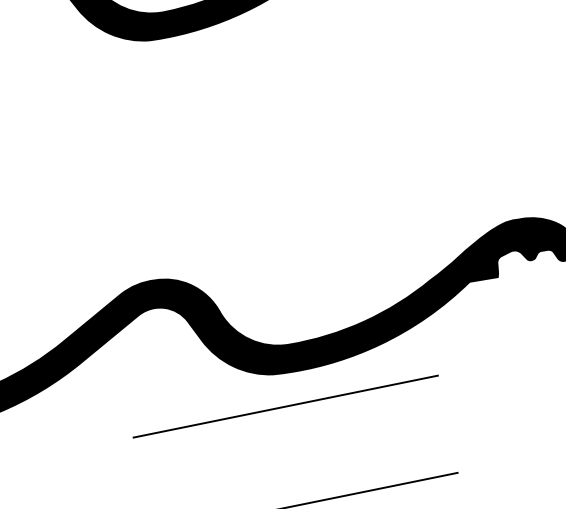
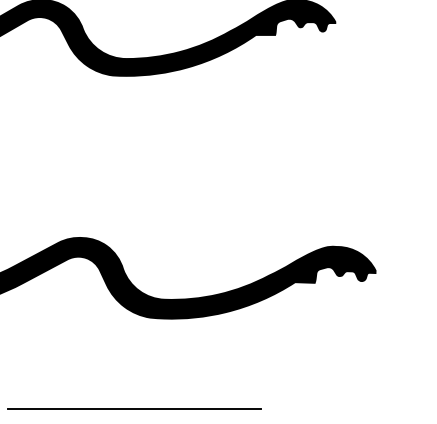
line: (286, 405) -> (154, 340), removed

